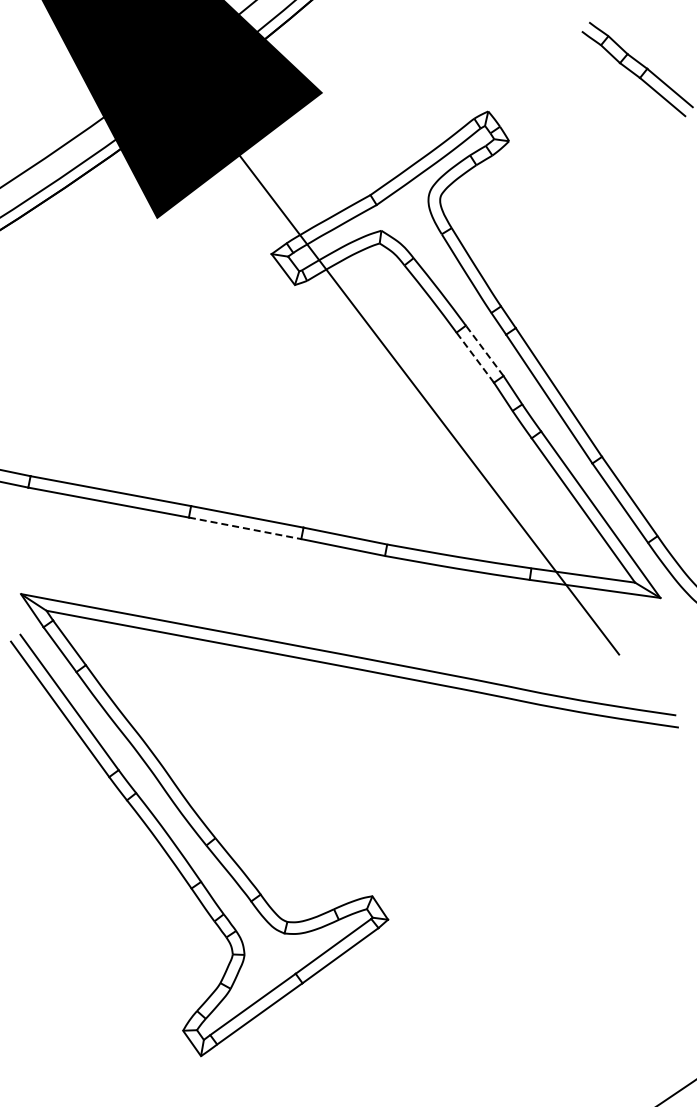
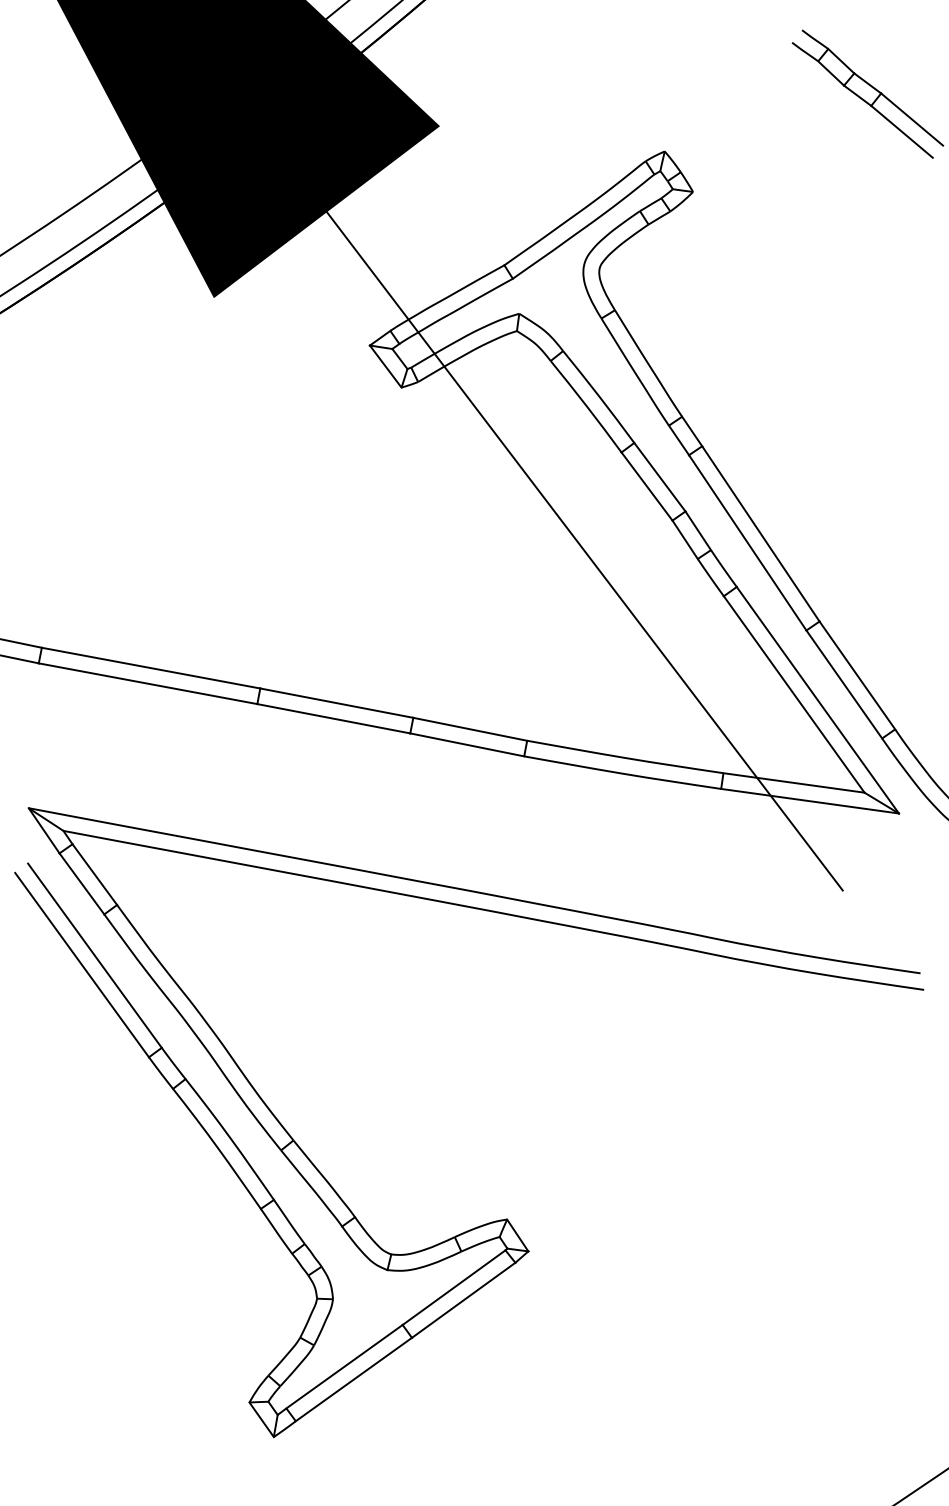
line: (484, 350) -> (659, 476), dashed -> solid
line: (474, 357) -> (645, 486), dashed -> solid
line: (245, 528) -> (334, 718), dashed -> solid

